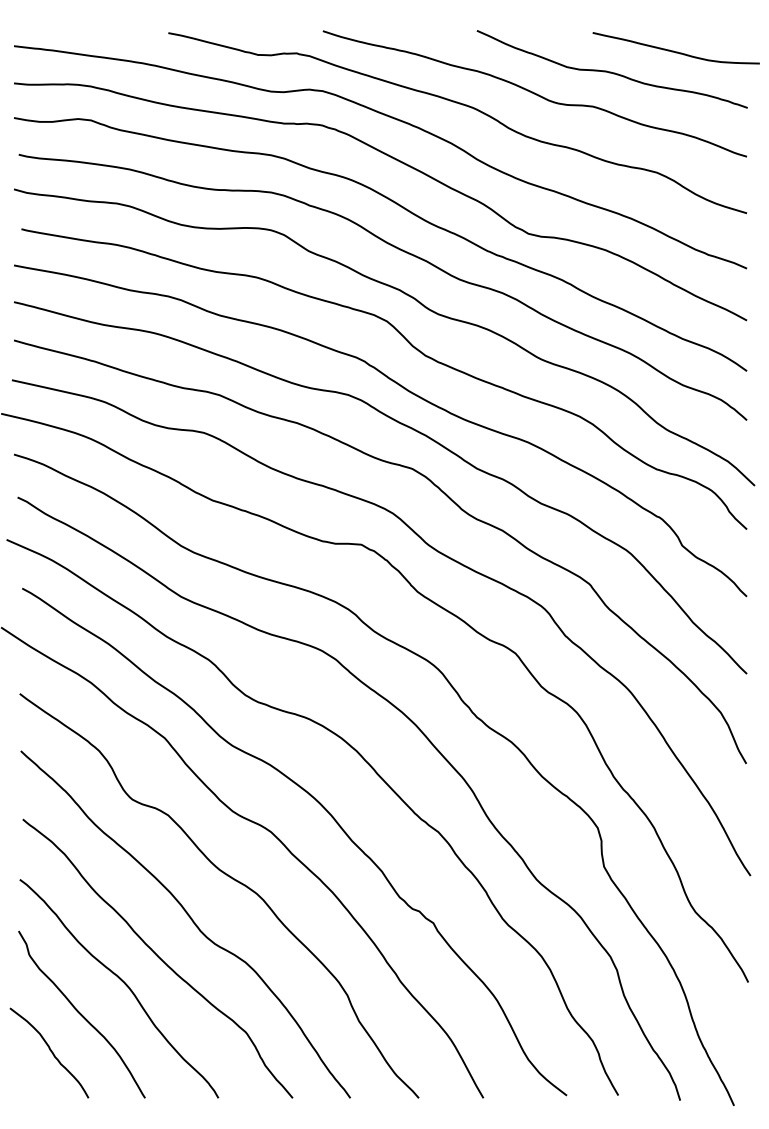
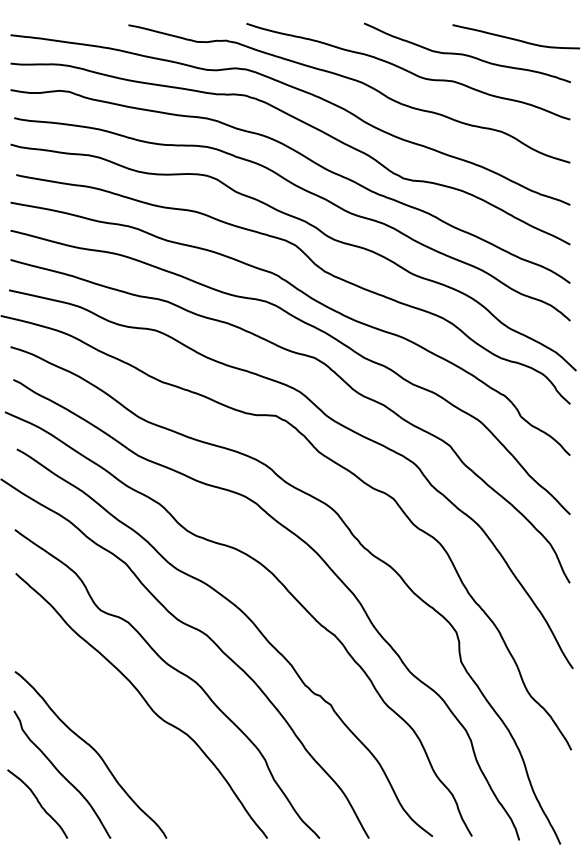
curve: (157, 958) -> (120, 731), removed

